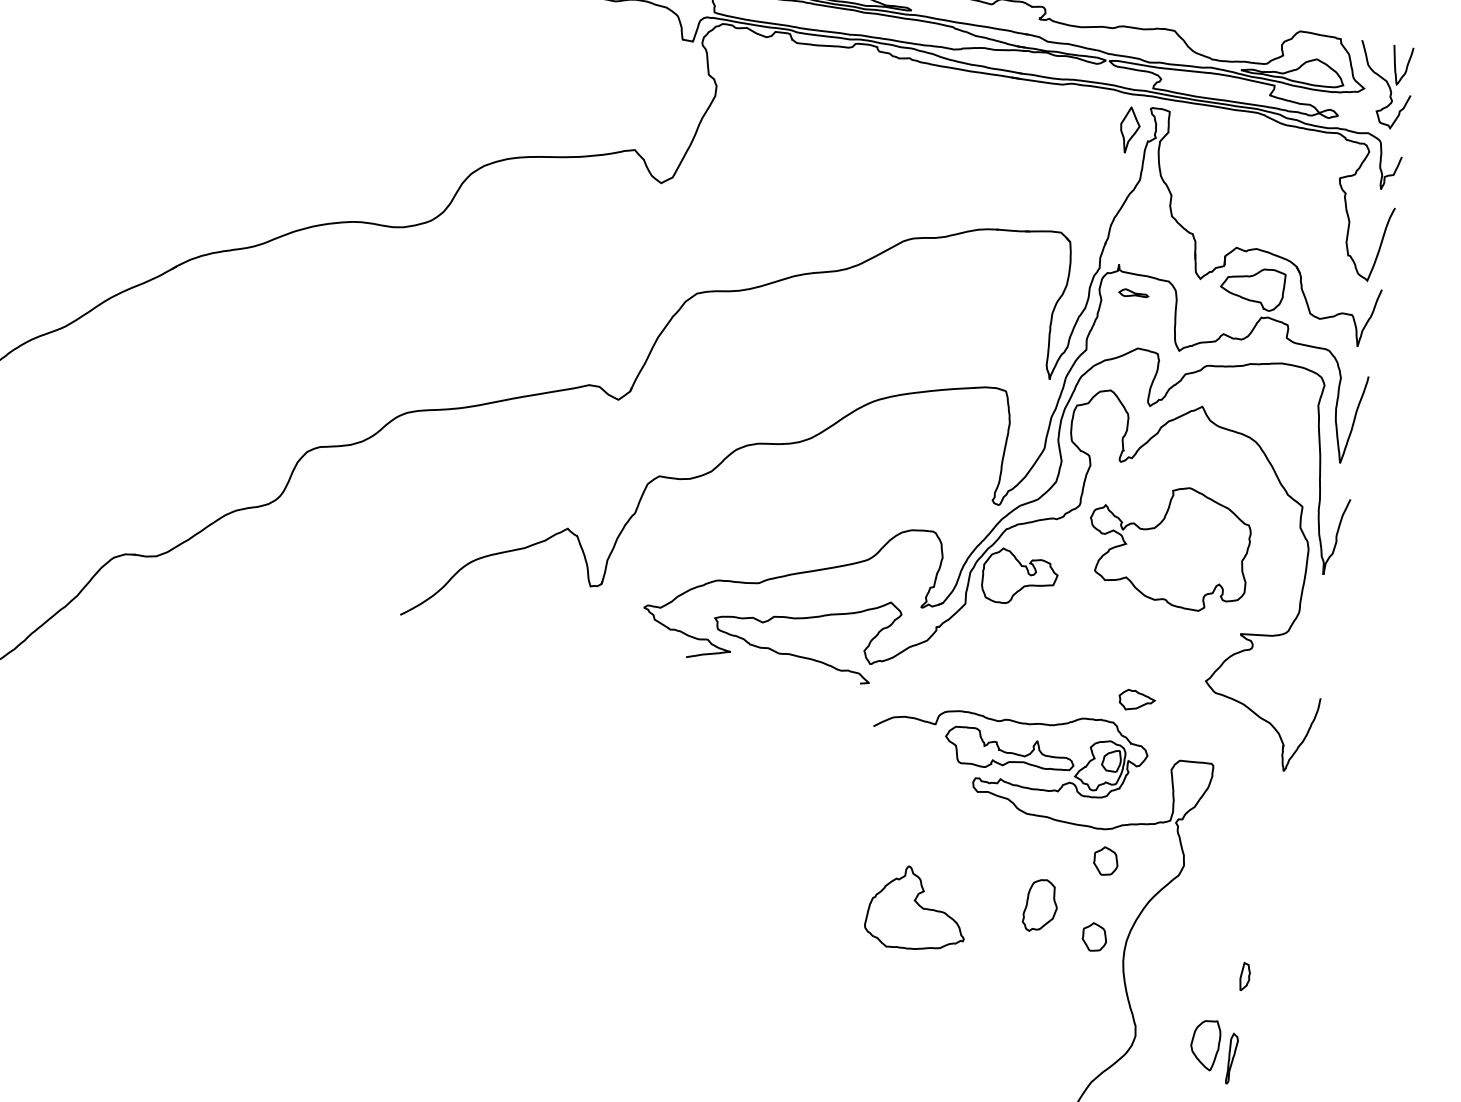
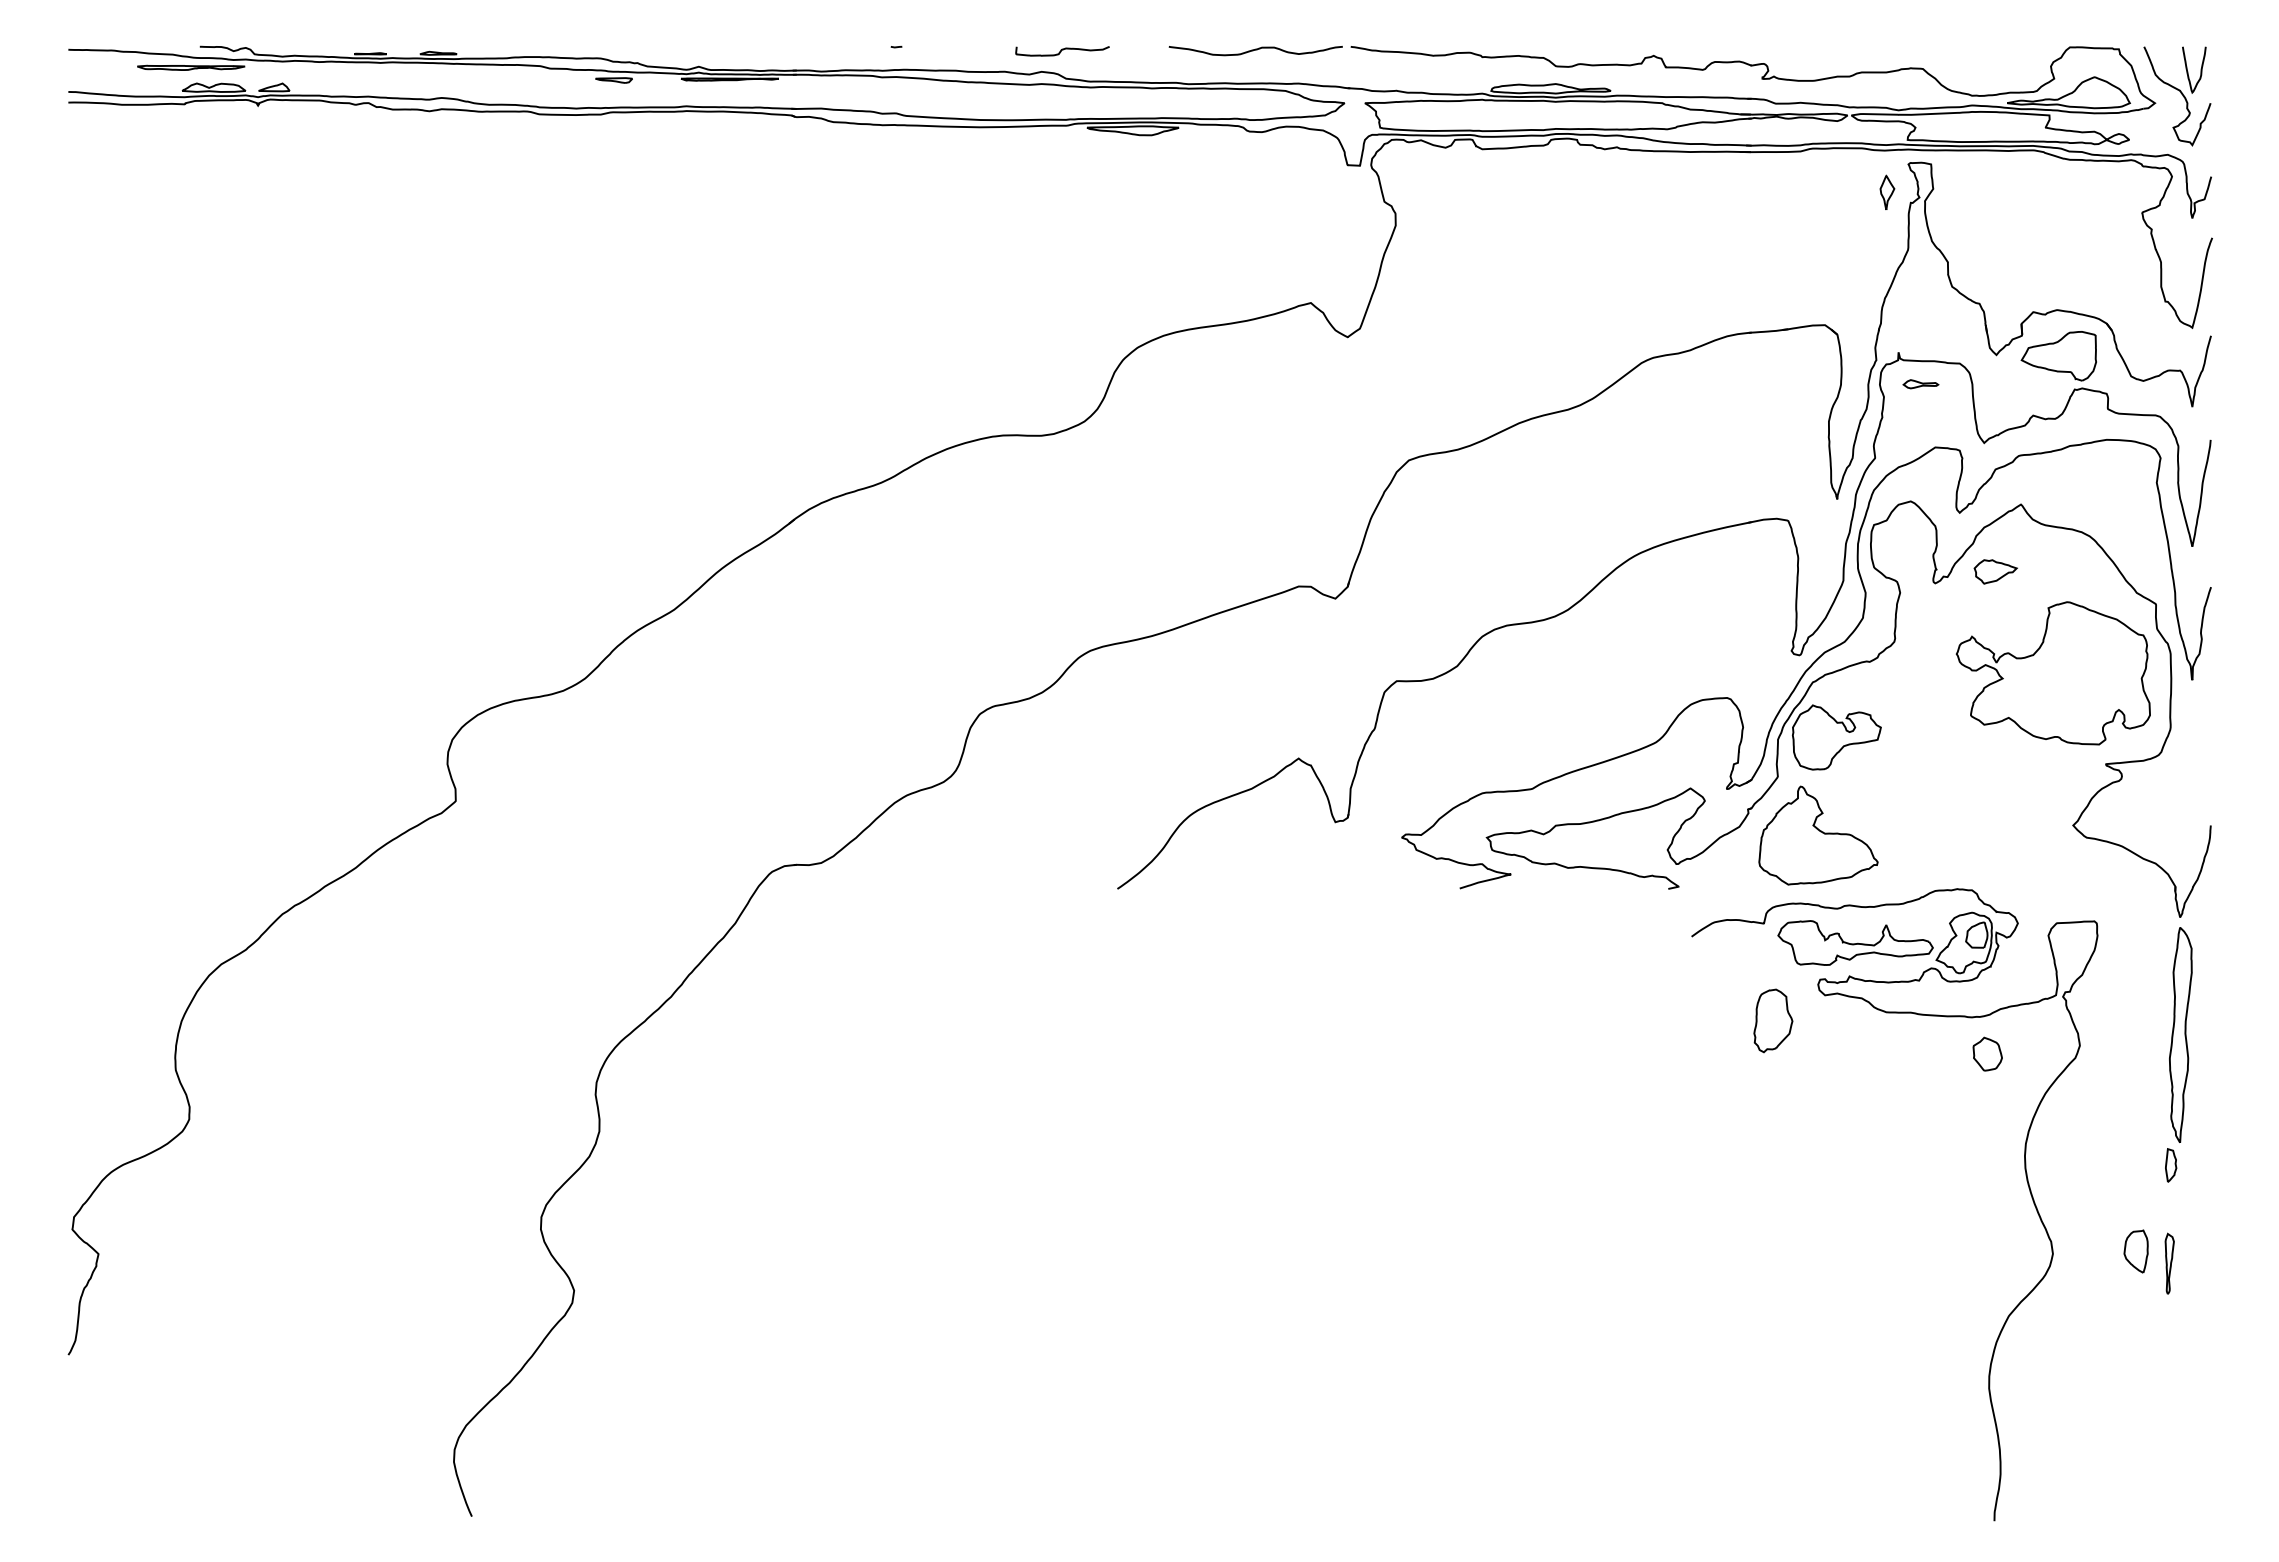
part: (1129, 128) -> (1887, 191), size x0.62
part: (1168, 545) -> (2052, 673), moved
part: (1136, 700) -> (1995, 571), moved
part: (1269, 868) -> (2180, 1034), added
part: (1041, 905) -> (1773, 1020), moved
part: (917, 909) -> (1818, 835), moved
part: (1094, 936) -> (1987, 1144), removed
part: (1204, 1044) -> (2135, 1251), size x0.71

